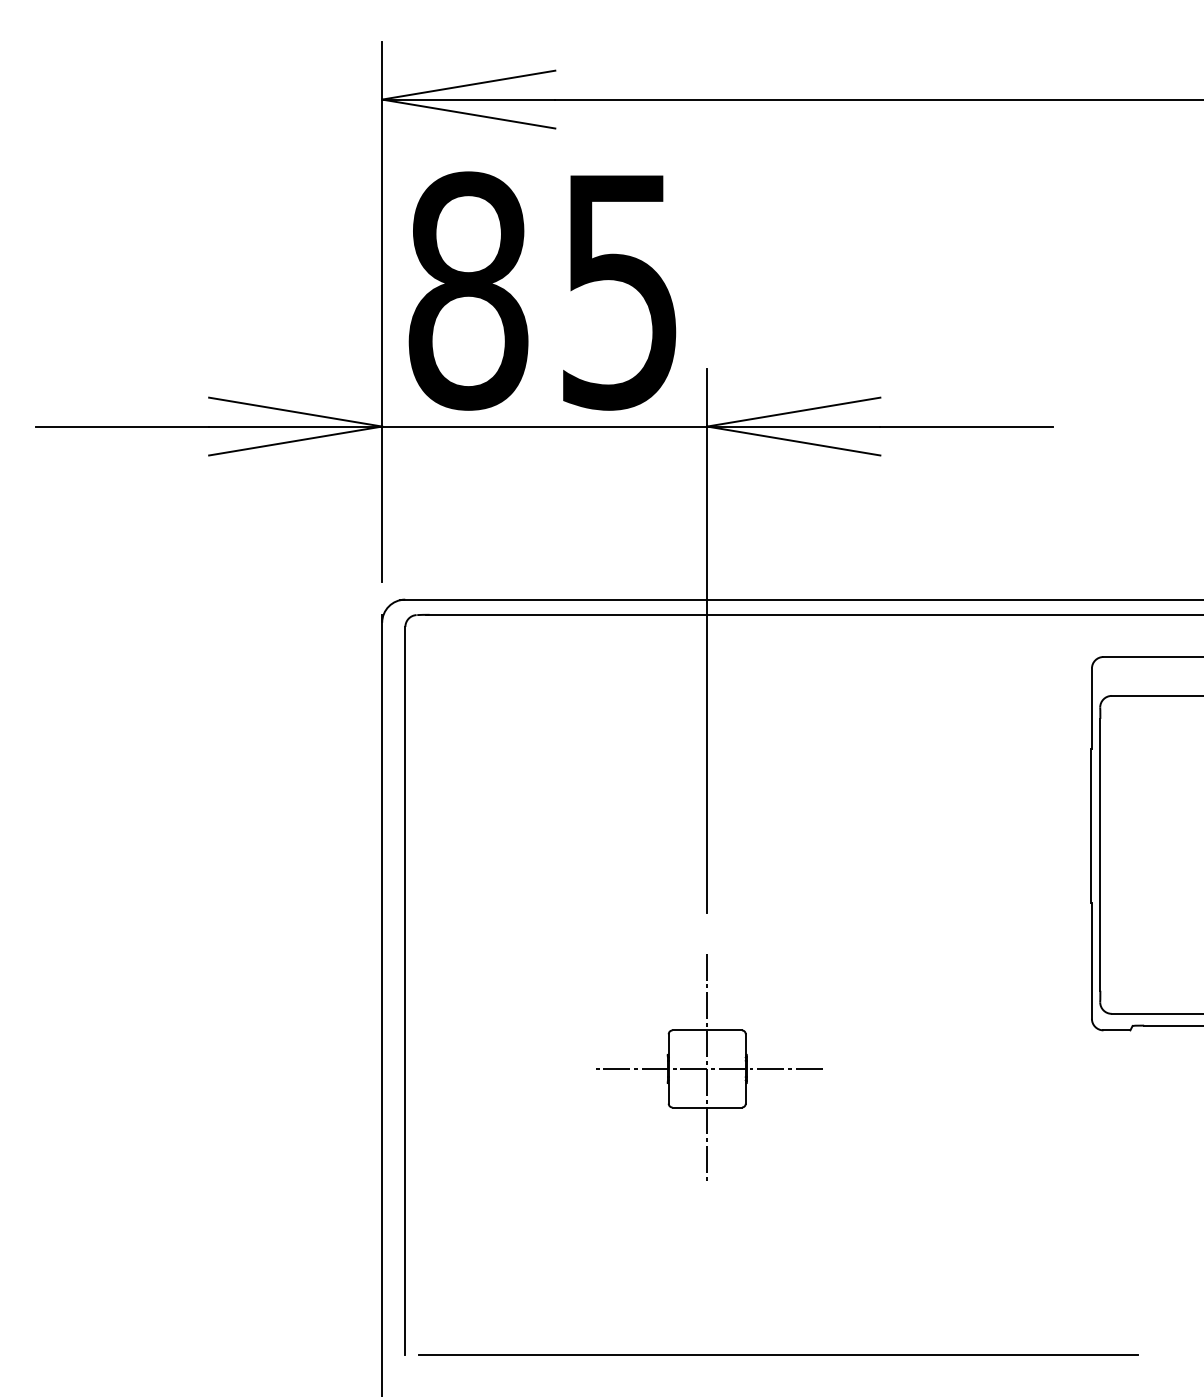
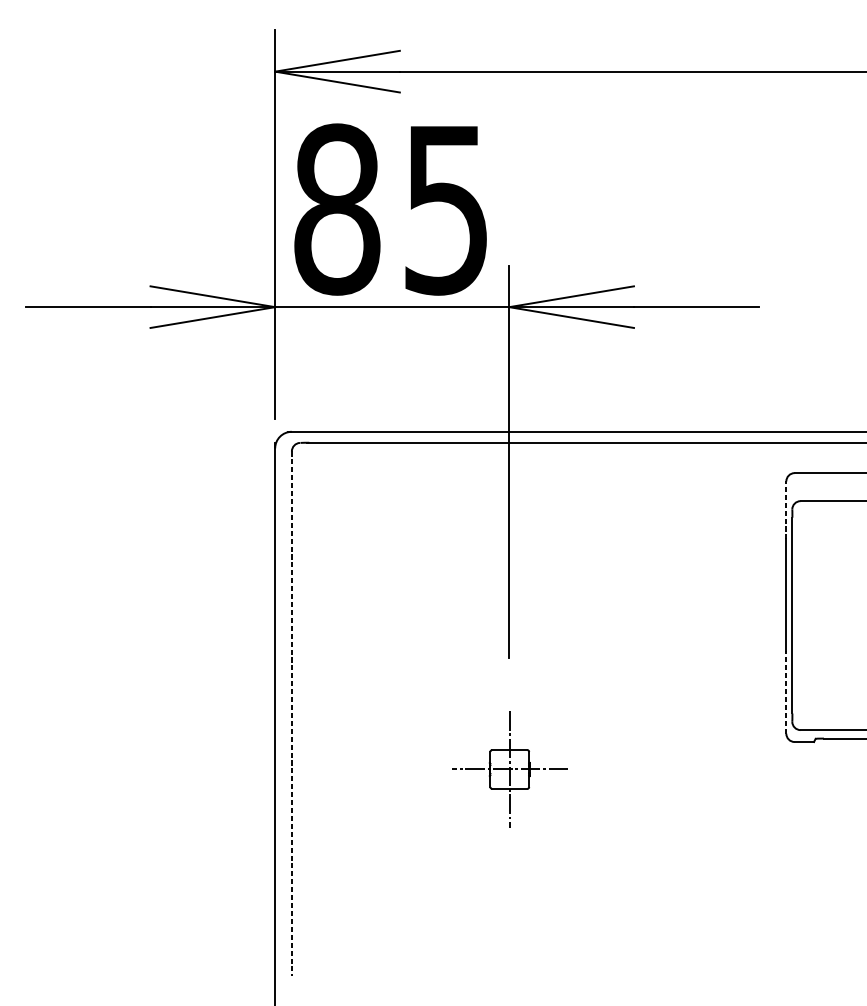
line: (1091, 708) -> (786, 510), solid -> dashed
line: (1091, 961) -> (786, 692), solid -> dashed
line: (405, 991) -> (291, 714), solid -> dashed
part: (709, 1067) -> (510, 768), size x0.7
line: (778, 1355) -> (560, 976), removed

